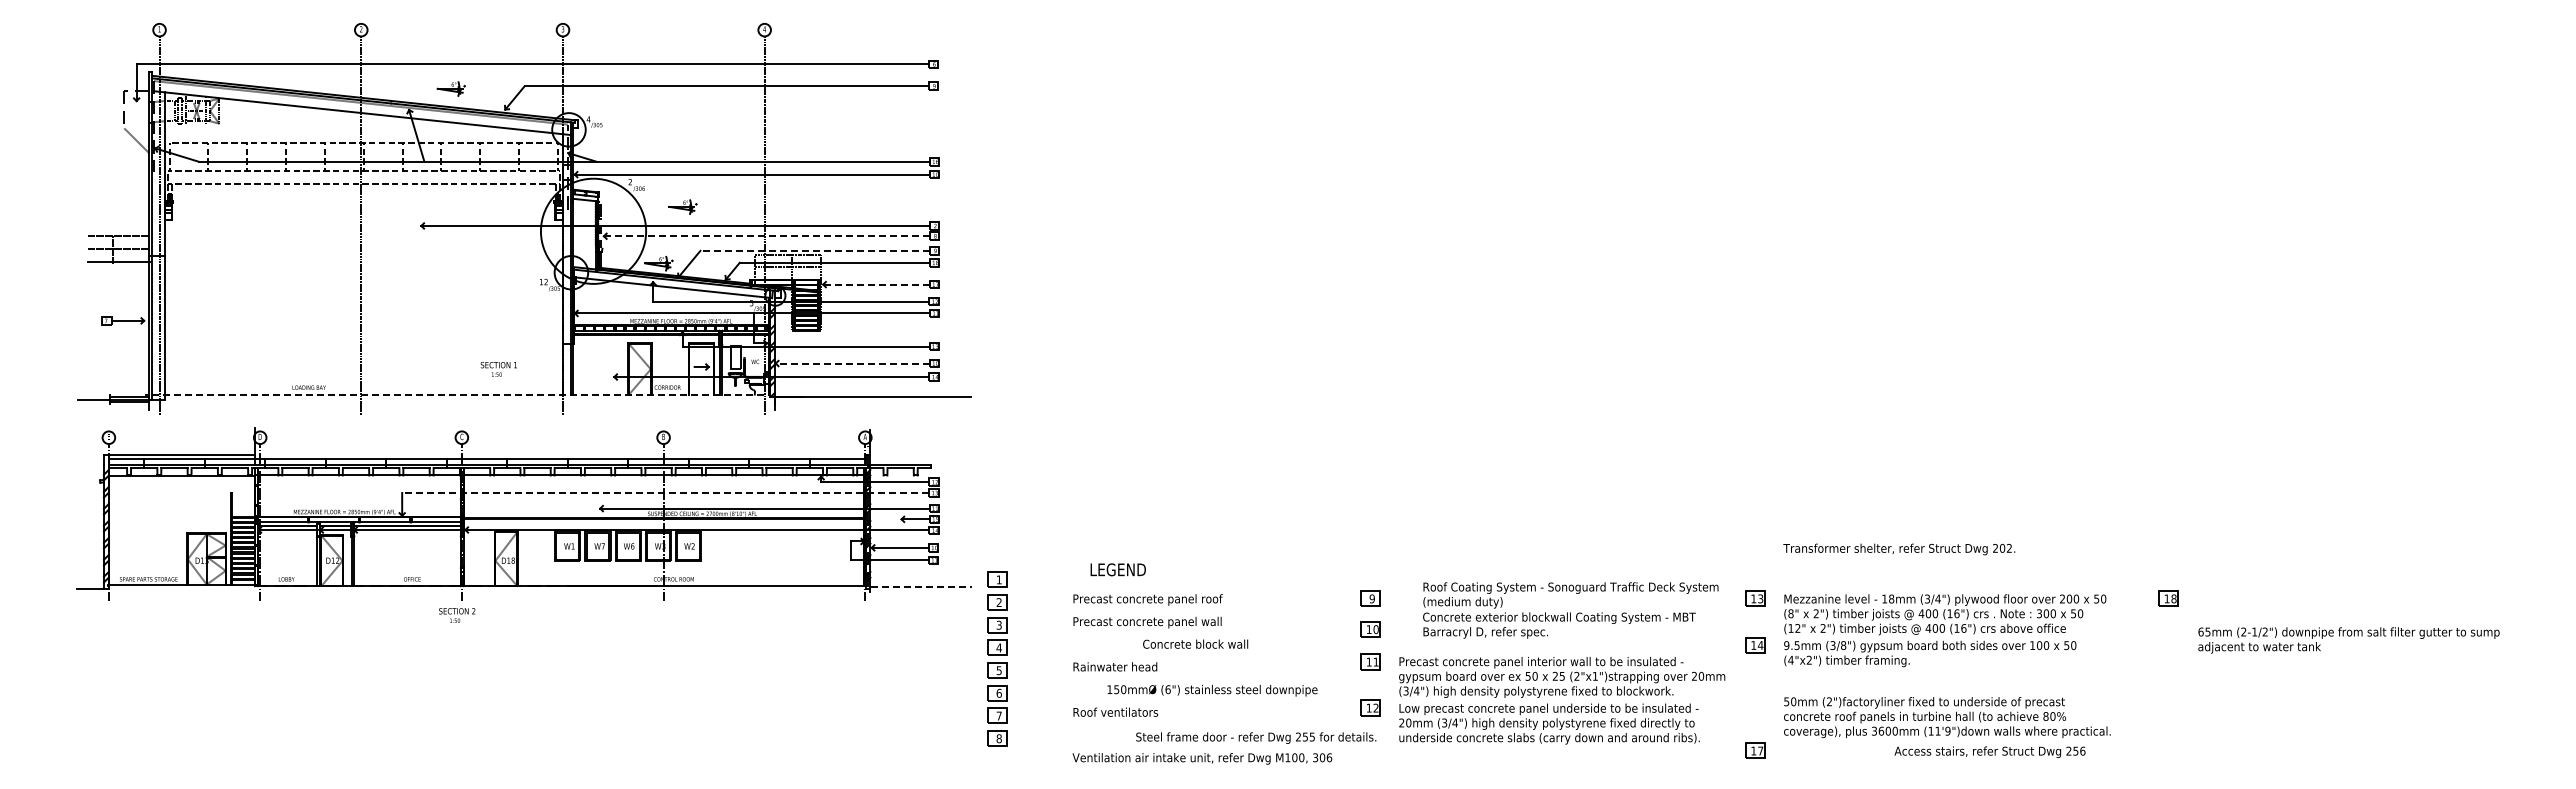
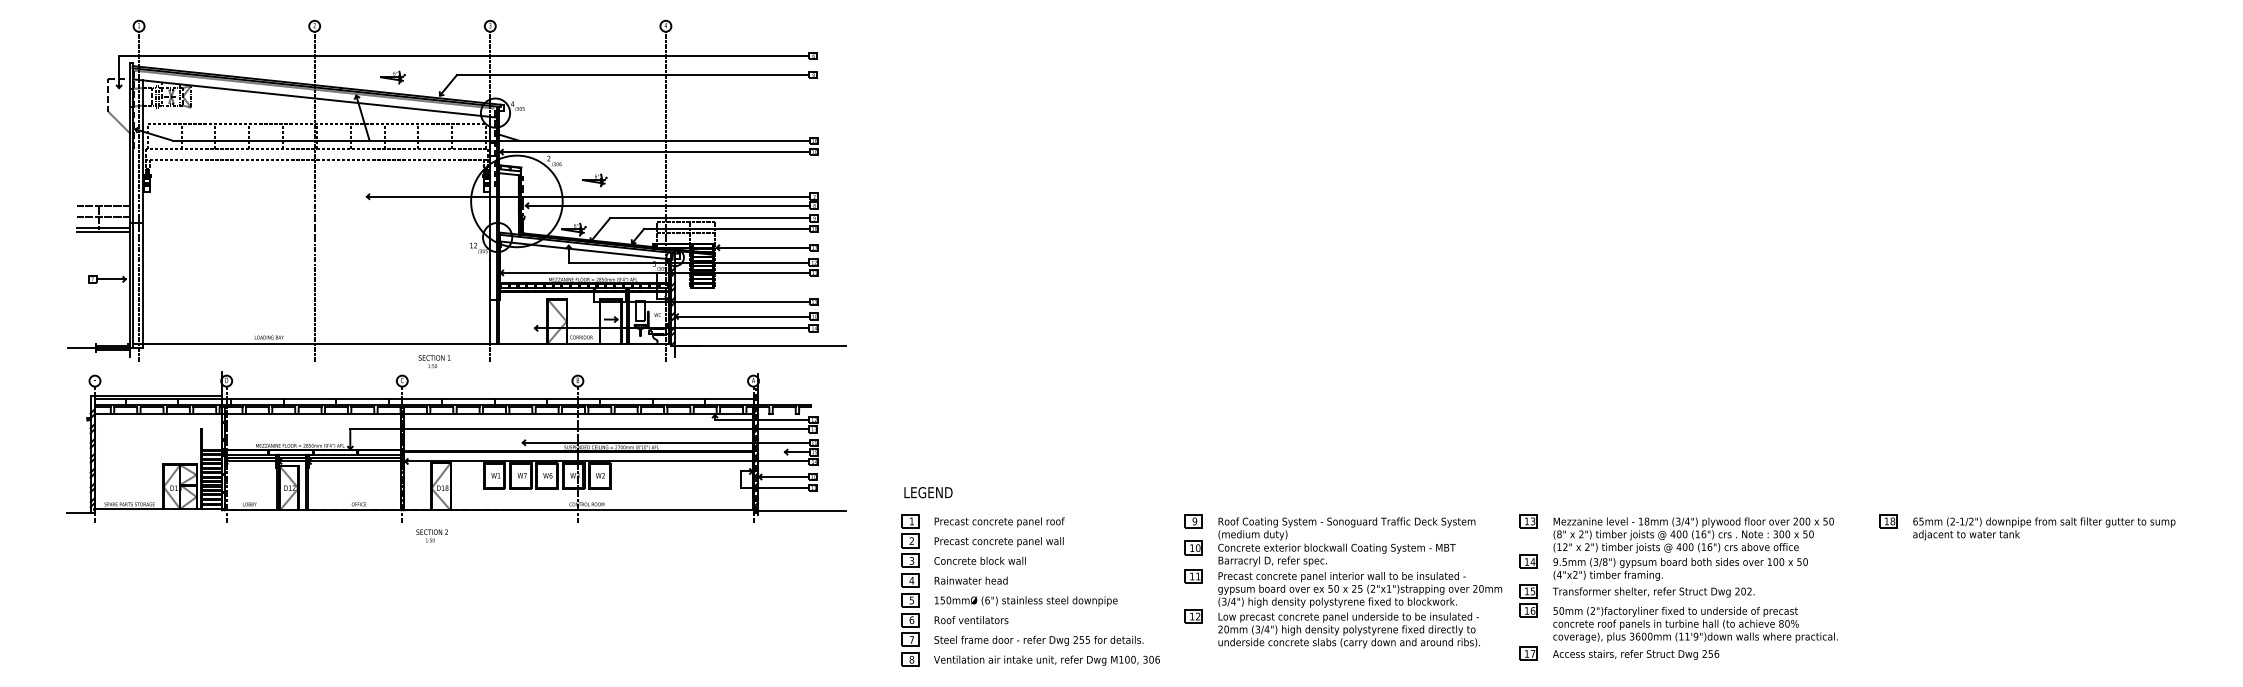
line: (766, 236) -> (667, 205), dashed -> solid
line: (815, 250) -> (710, 218), dashed -> solid
line: (118, 266) -> (103, 232), added
line: (876, 284) -> (763, 247), dashed -> solid
line: (852, 363) -> (742, 316), dashed -> solid
text: (498, 369) -> (434, 361), moved
line: (461, 394) -> (401, 343), dashed -> solid
line: (665, 492) -> (579, 428), dashed -> solid
text: (1899, 549) -> (1653, 592), moved
text: (1117, 569) -> (927, 492), moved
line: (921, 587) -> (802, 511), dashed -> solid
text: (1570, 610) -> (1346, 541), moved
text: (457, 615) -> (432, 535), moved
text: (2348, 640) -> (2043, 528), moved
text: (1195, 643) -> (980, 560), moved
part: (997, 658) -> (910, 589), moved
text: (1212, 690) -> (1026, 601), moved
part: (1755, 690) -> (1528, 601), added
text: (1256, 737) -> (1039, 640), moved
text: (1989, 751) -> (1635, 654), moved

